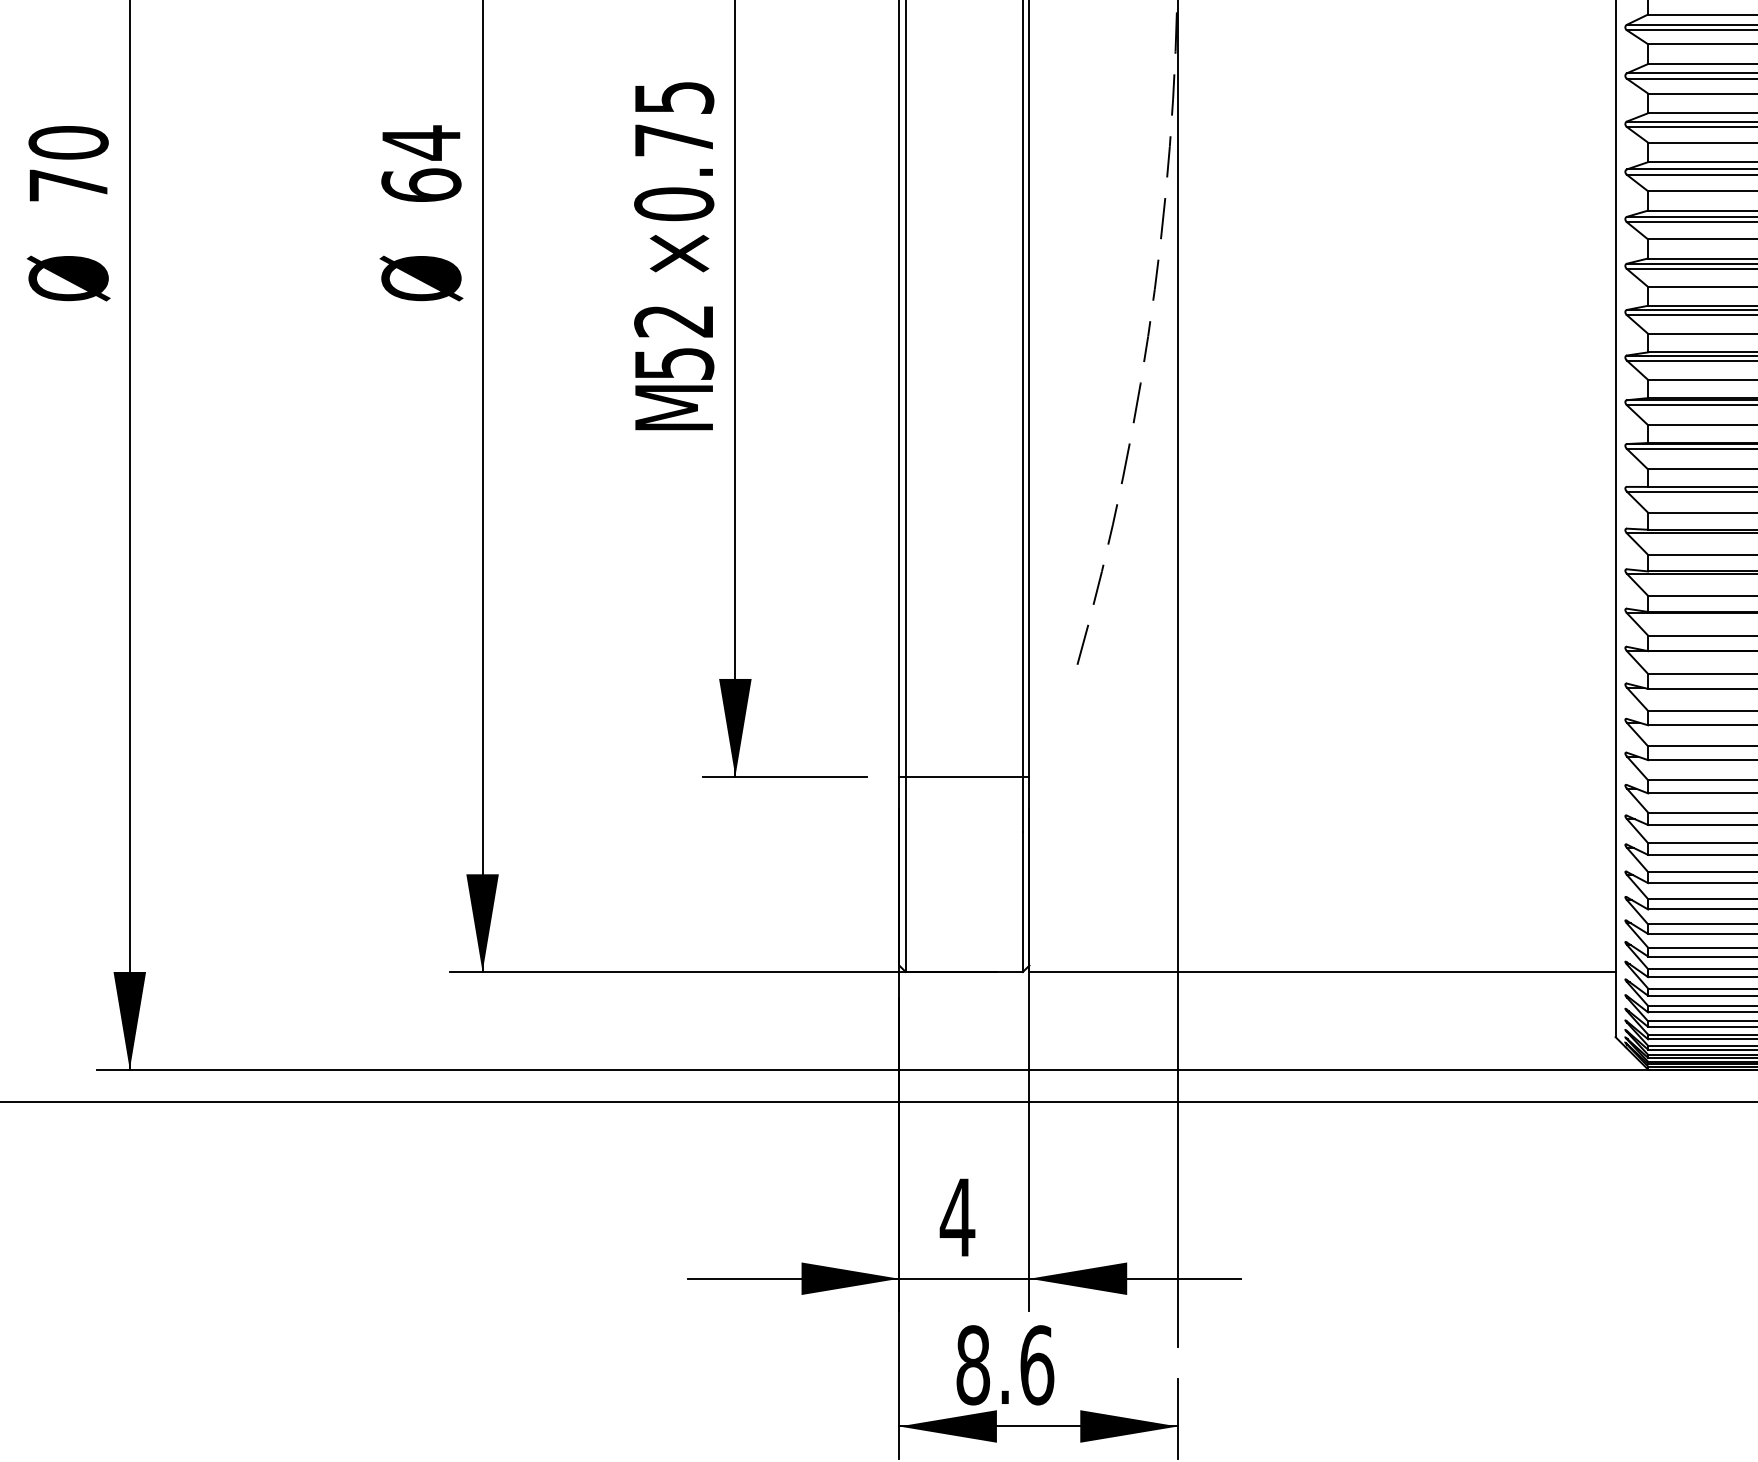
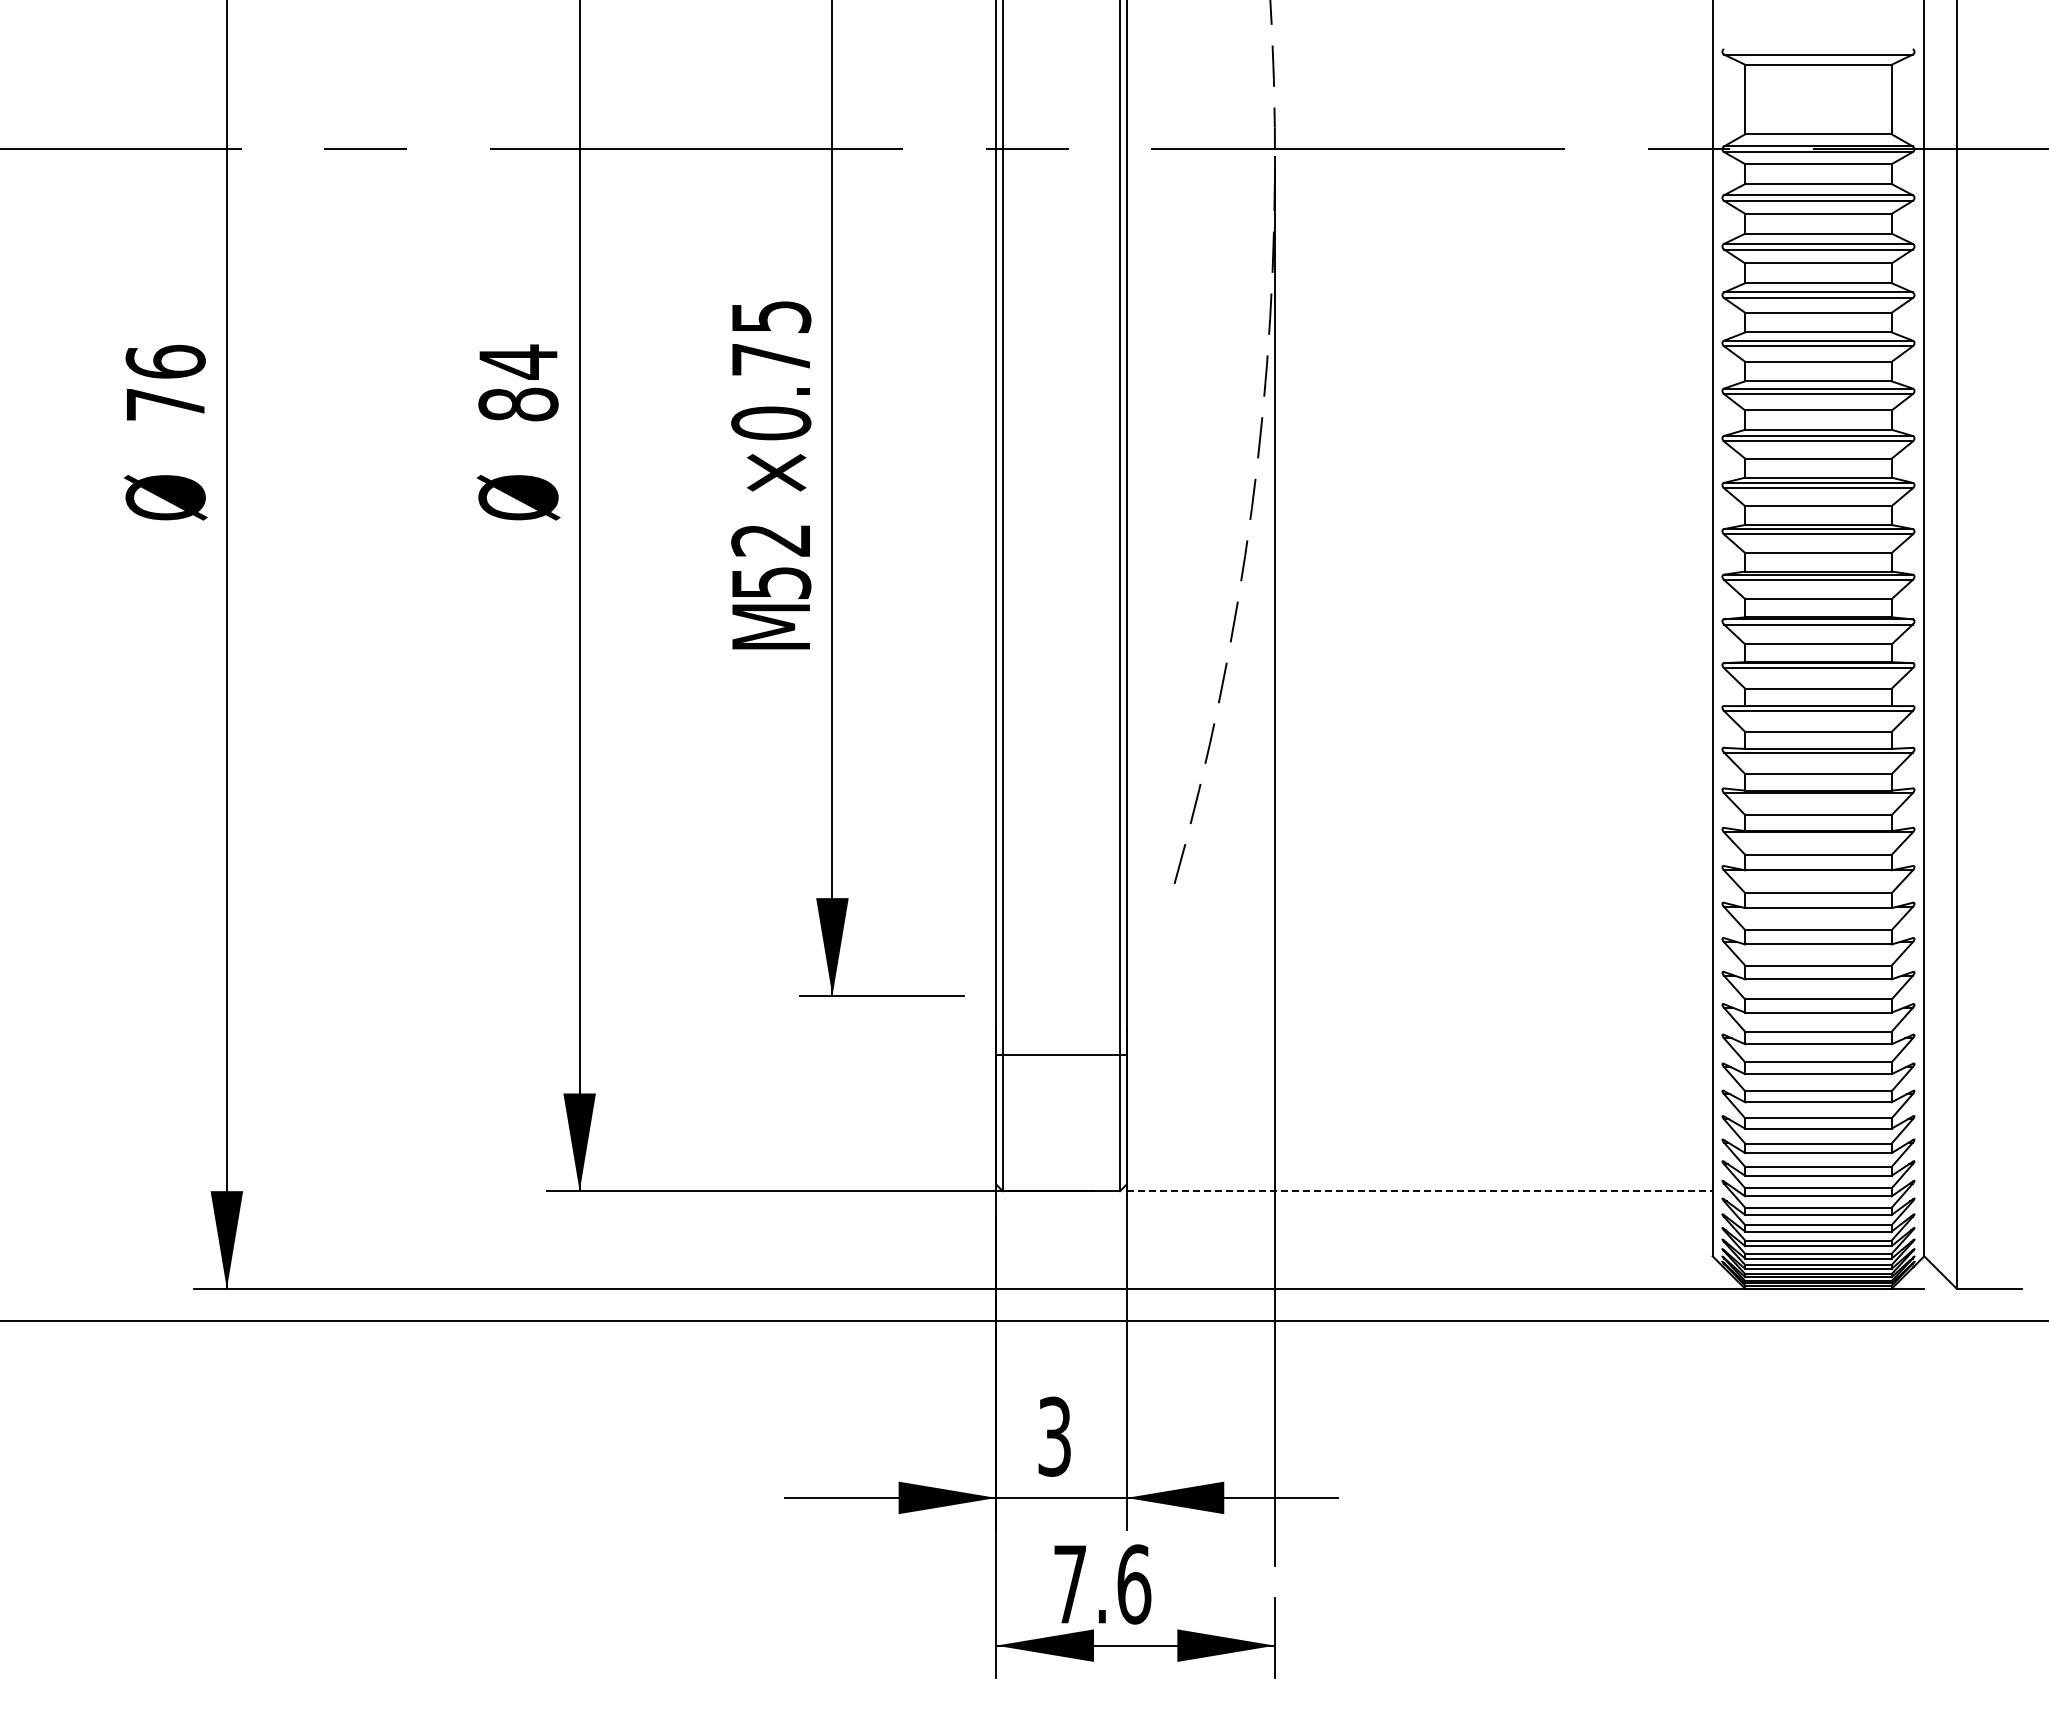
text: (68, 142) -> (165, 361), 70 -> 76
text: (421, 185) -> (518, 404), 64 -> 84
line: (964, 776) -> (1061, 1054), moved
line: (1323, 972) -> (1420, 1191), solid -> dashed
text: (957, 1217) -> (1054, 1436), 4 -> 3
text: (973, 1365) -> (1070, 1584), 8.6 -> 7.6

